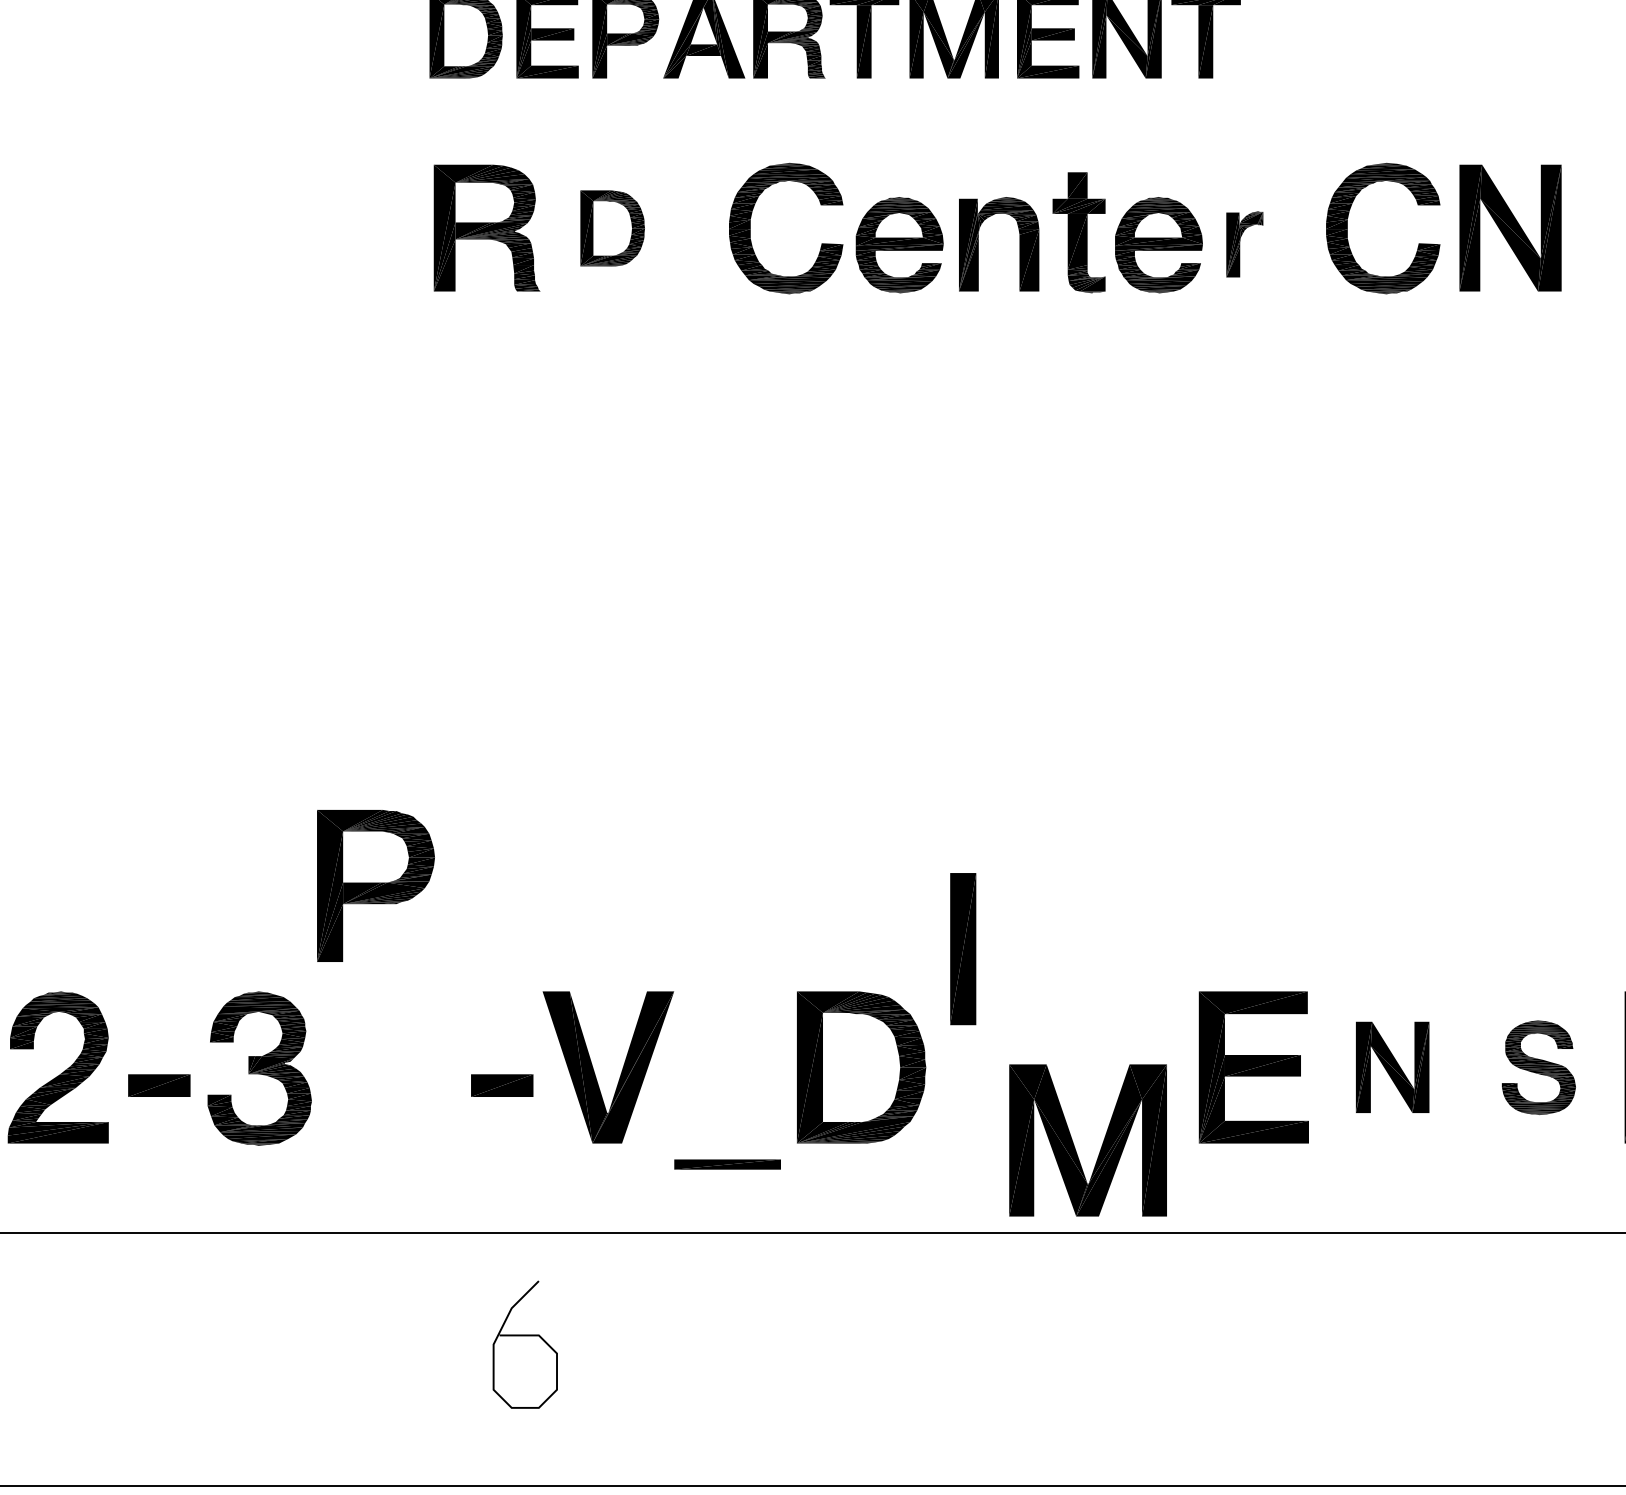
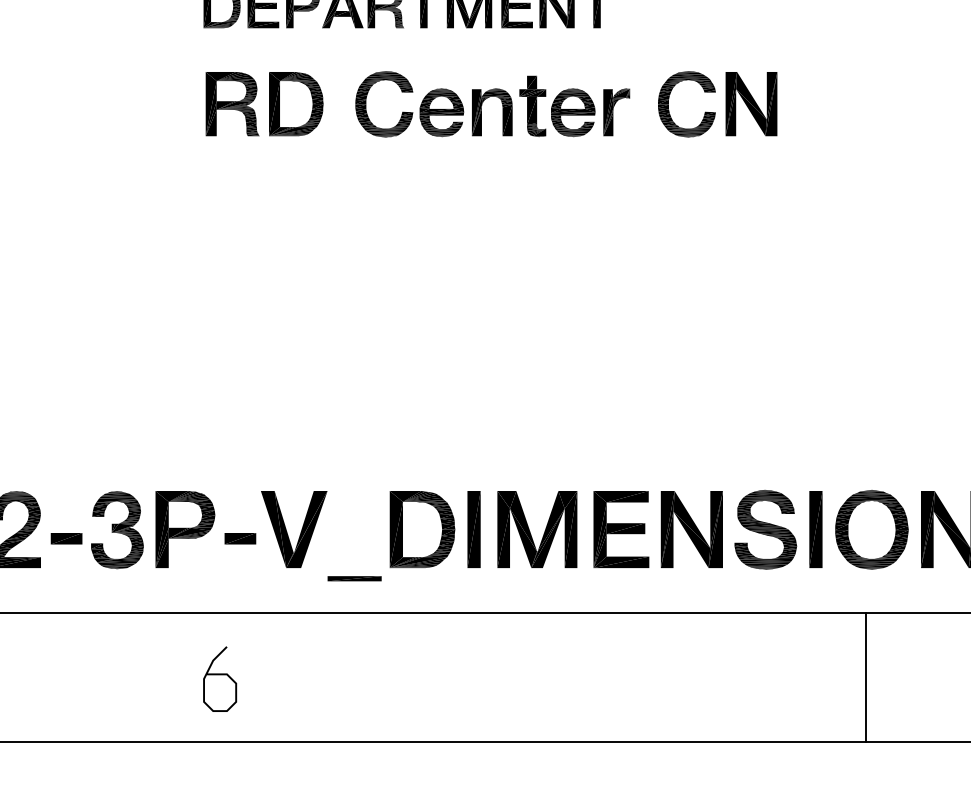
part: (612, 228) -> (296, 104), size x1.67
part: (1244, 244) -> (616, 112), size x1.43
part: (376, 885) -> (185, 529), moved
part: (962, 949) -> (473, 529), moved
part: (1392, 1067) -> (691, 529), size x1.67
part: (1538, 1067) -> (765, 529), size x1.67
part: (1102, 1142) -> (544, 530), moved
curve: (526, 1337) -> (220, 675), moved

